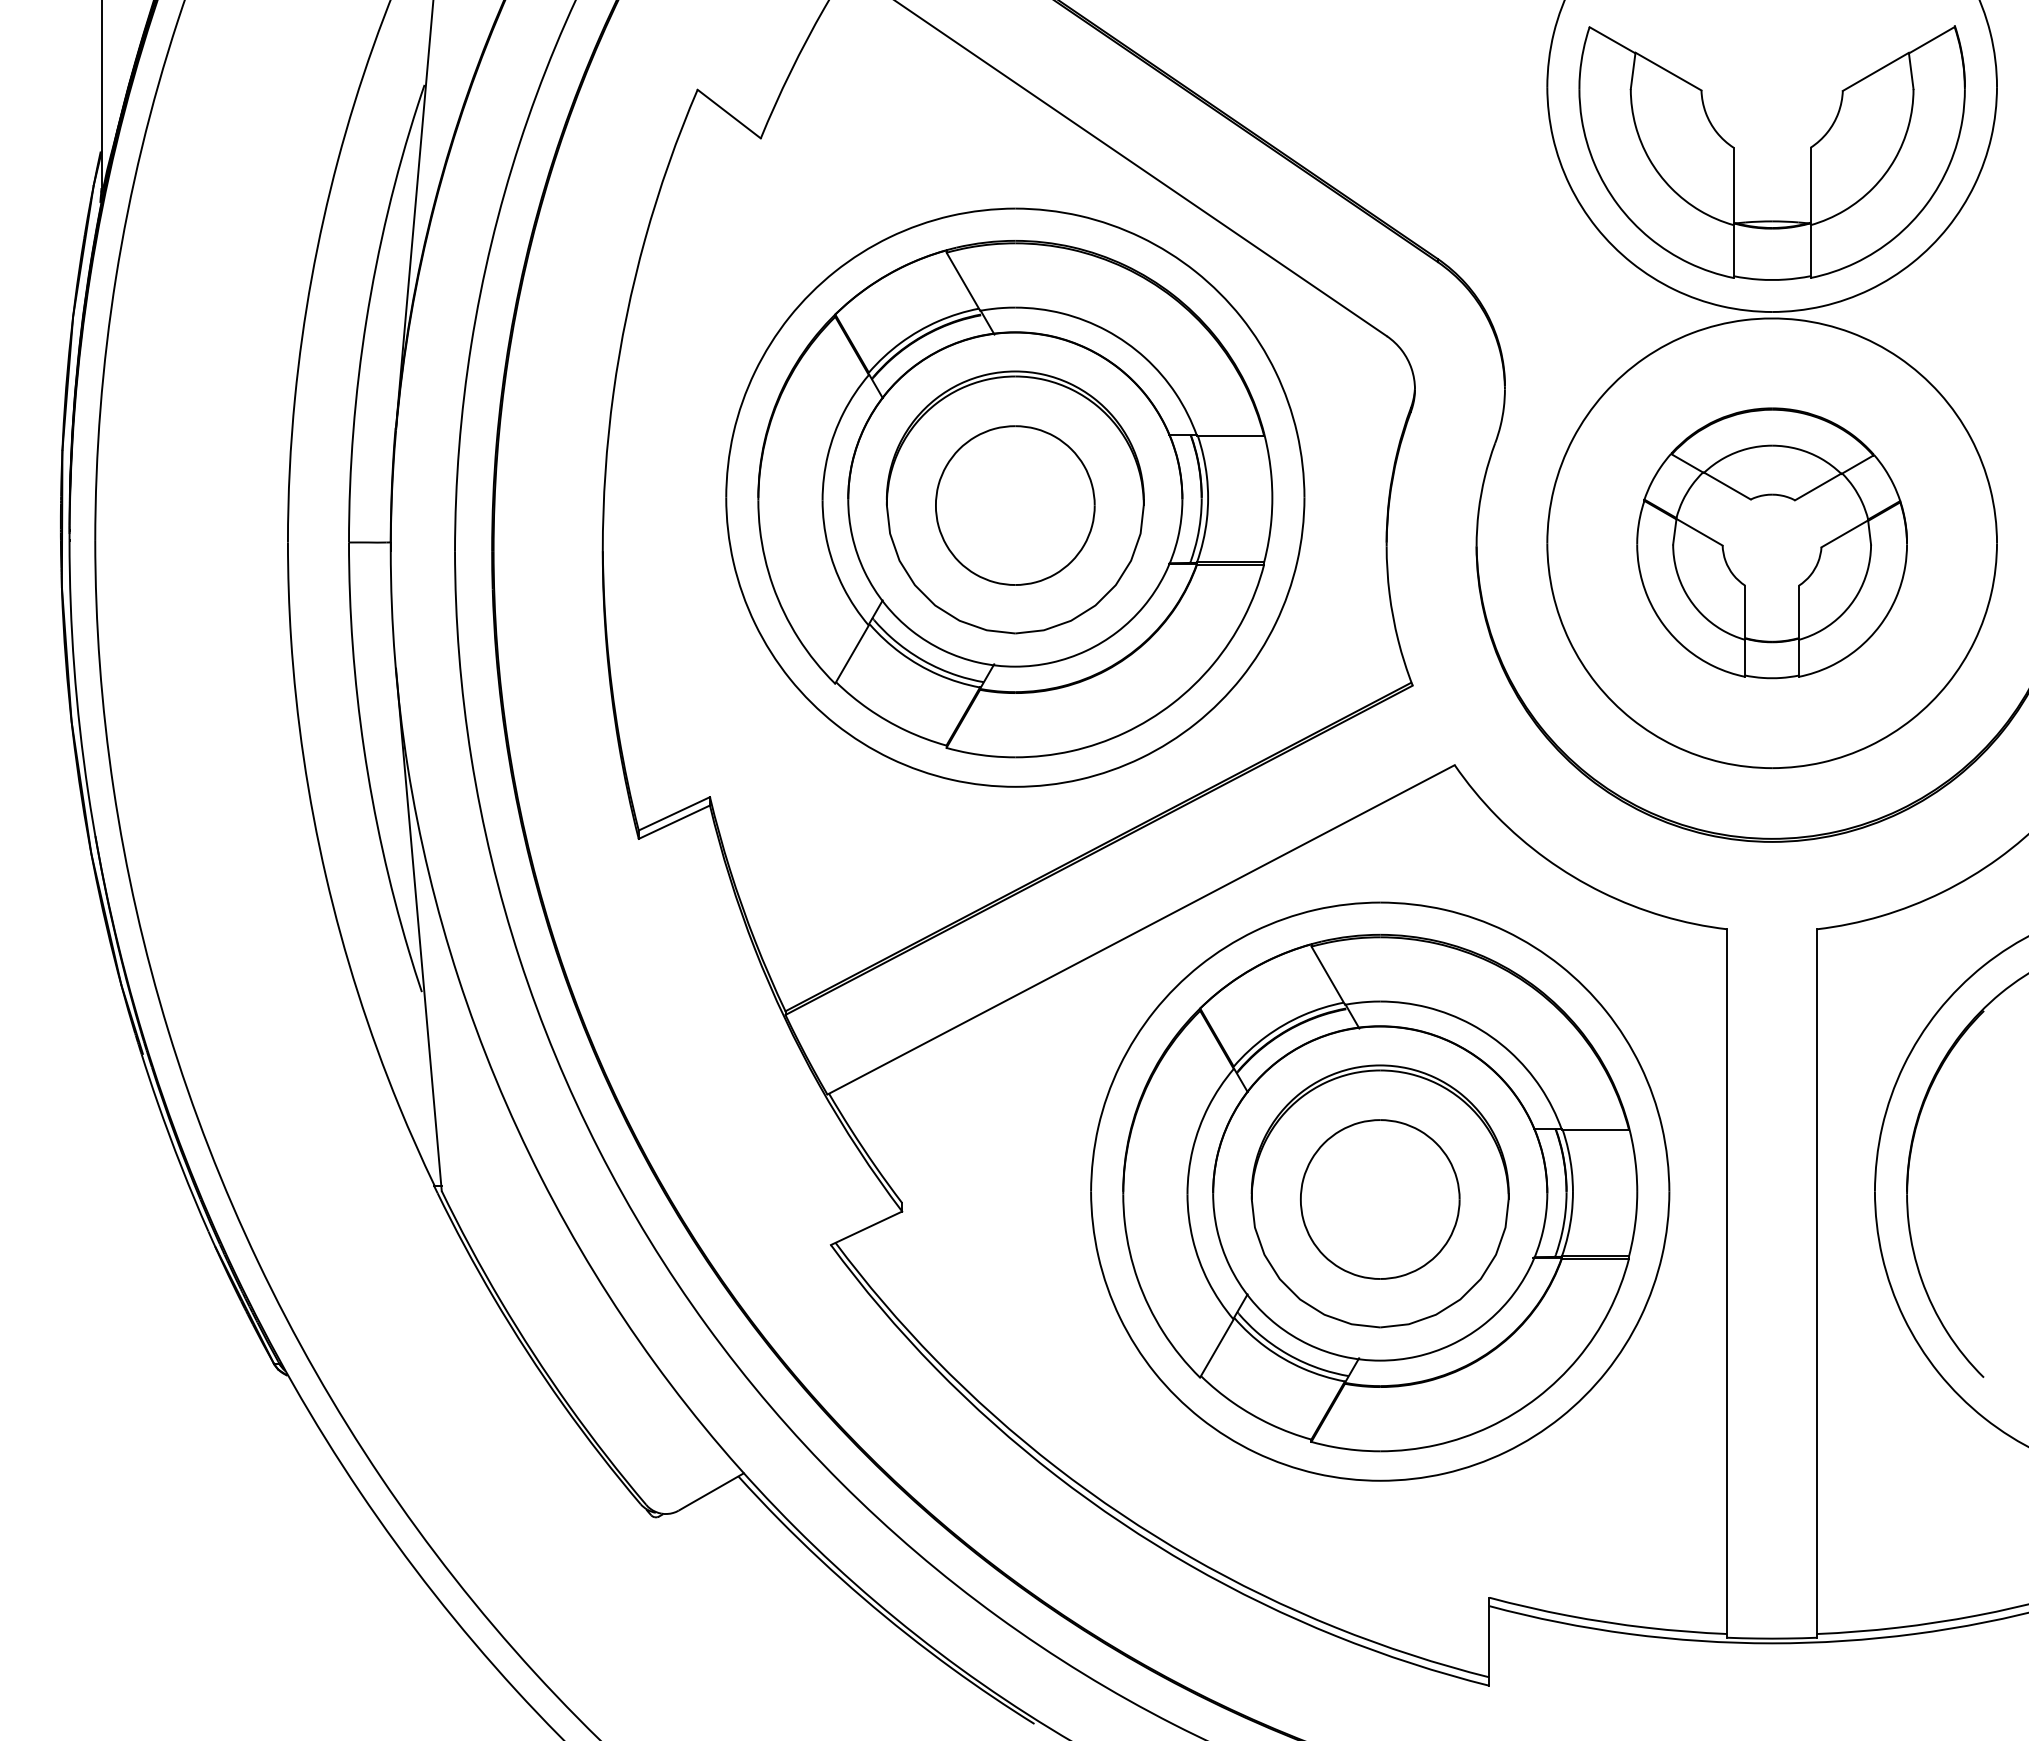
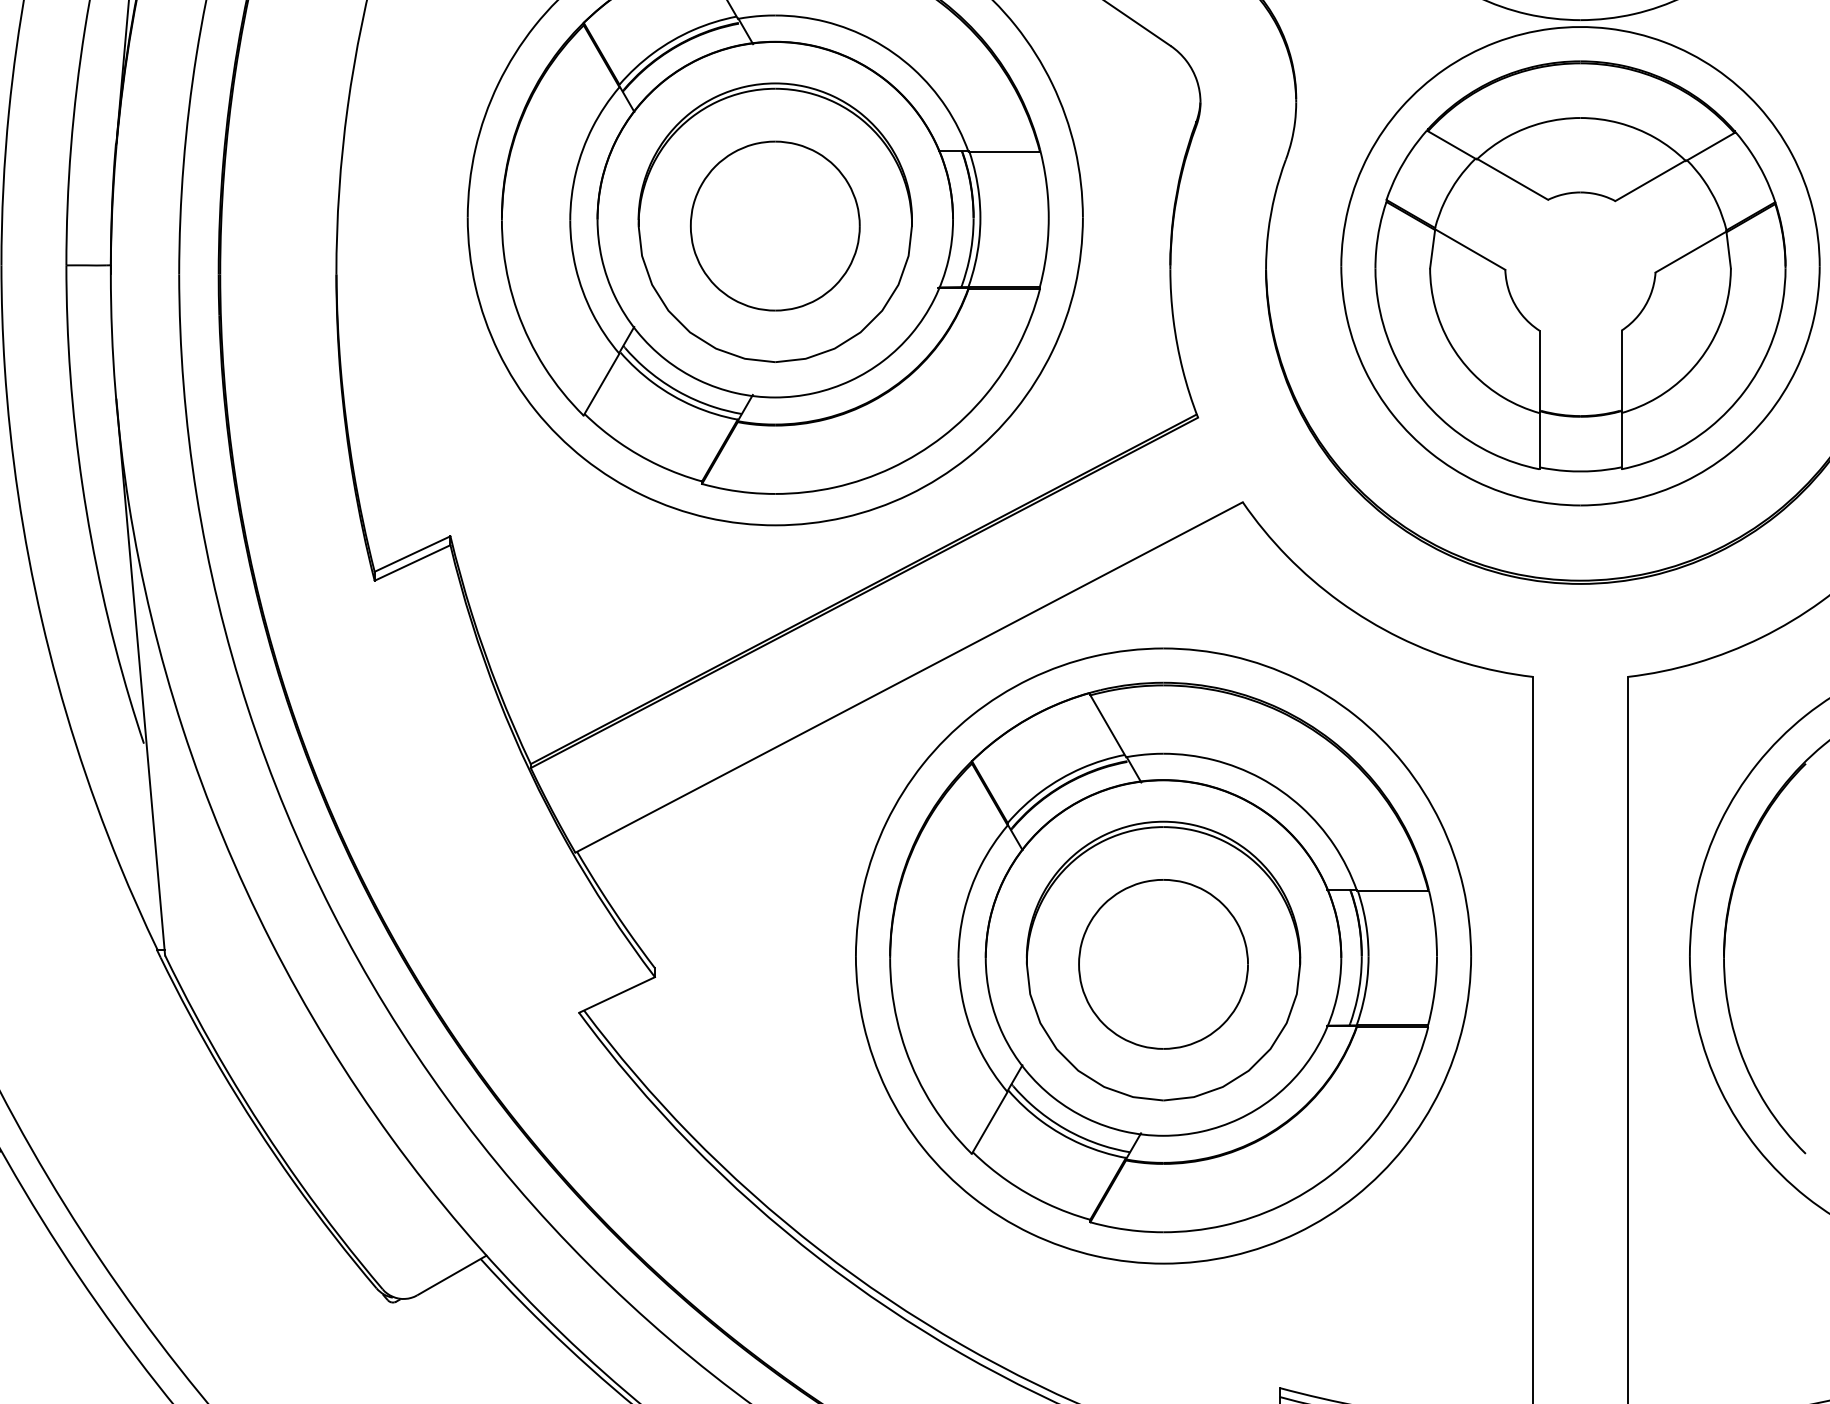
part: (1771, 542) -> (1579, 265), size x1.43

